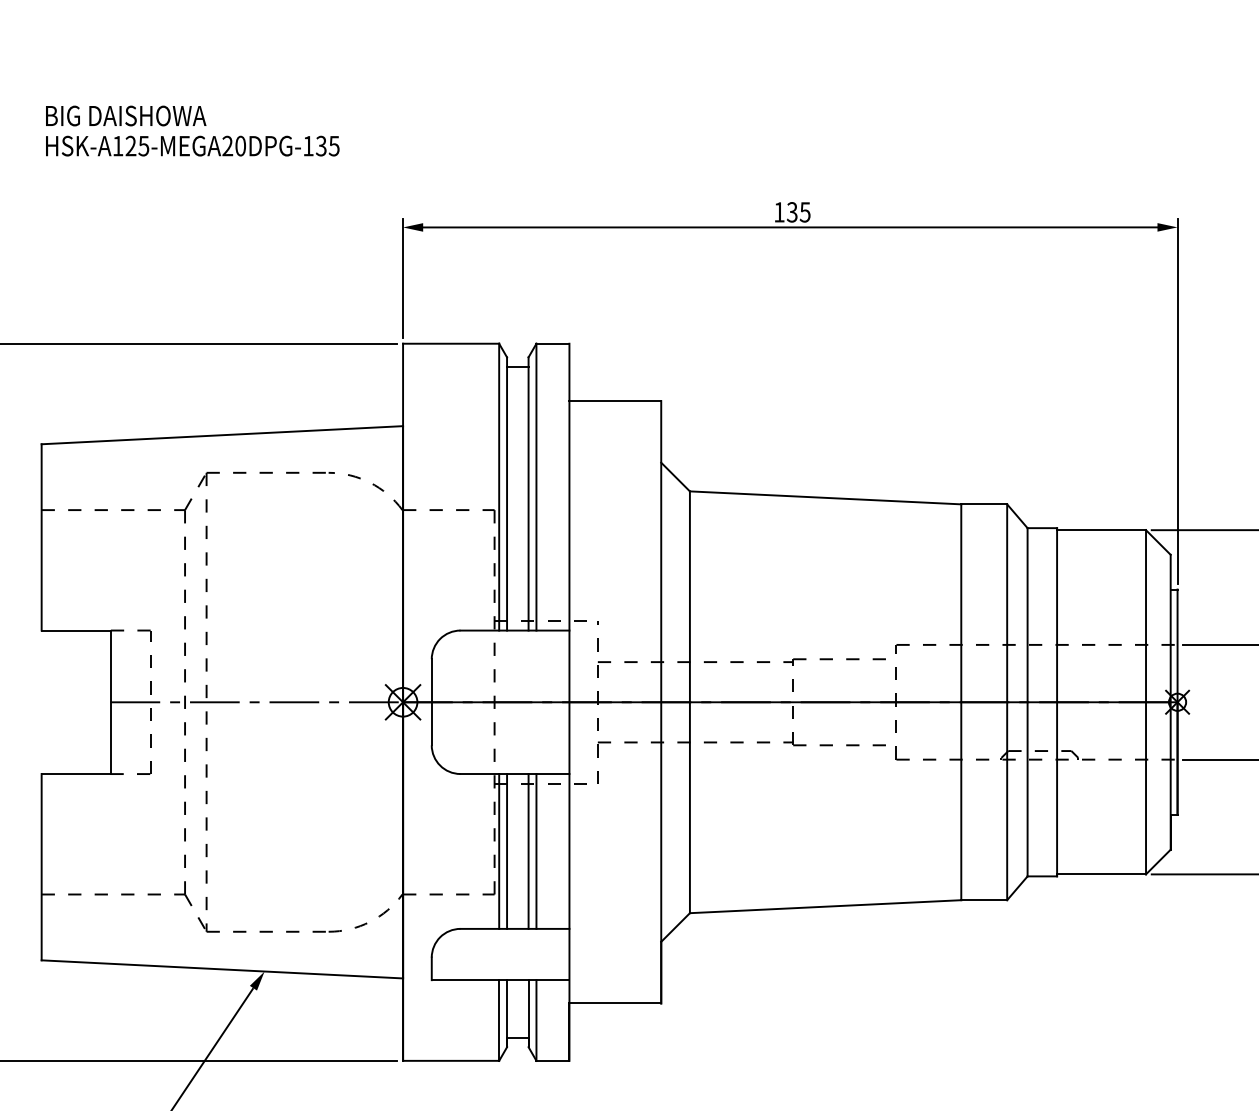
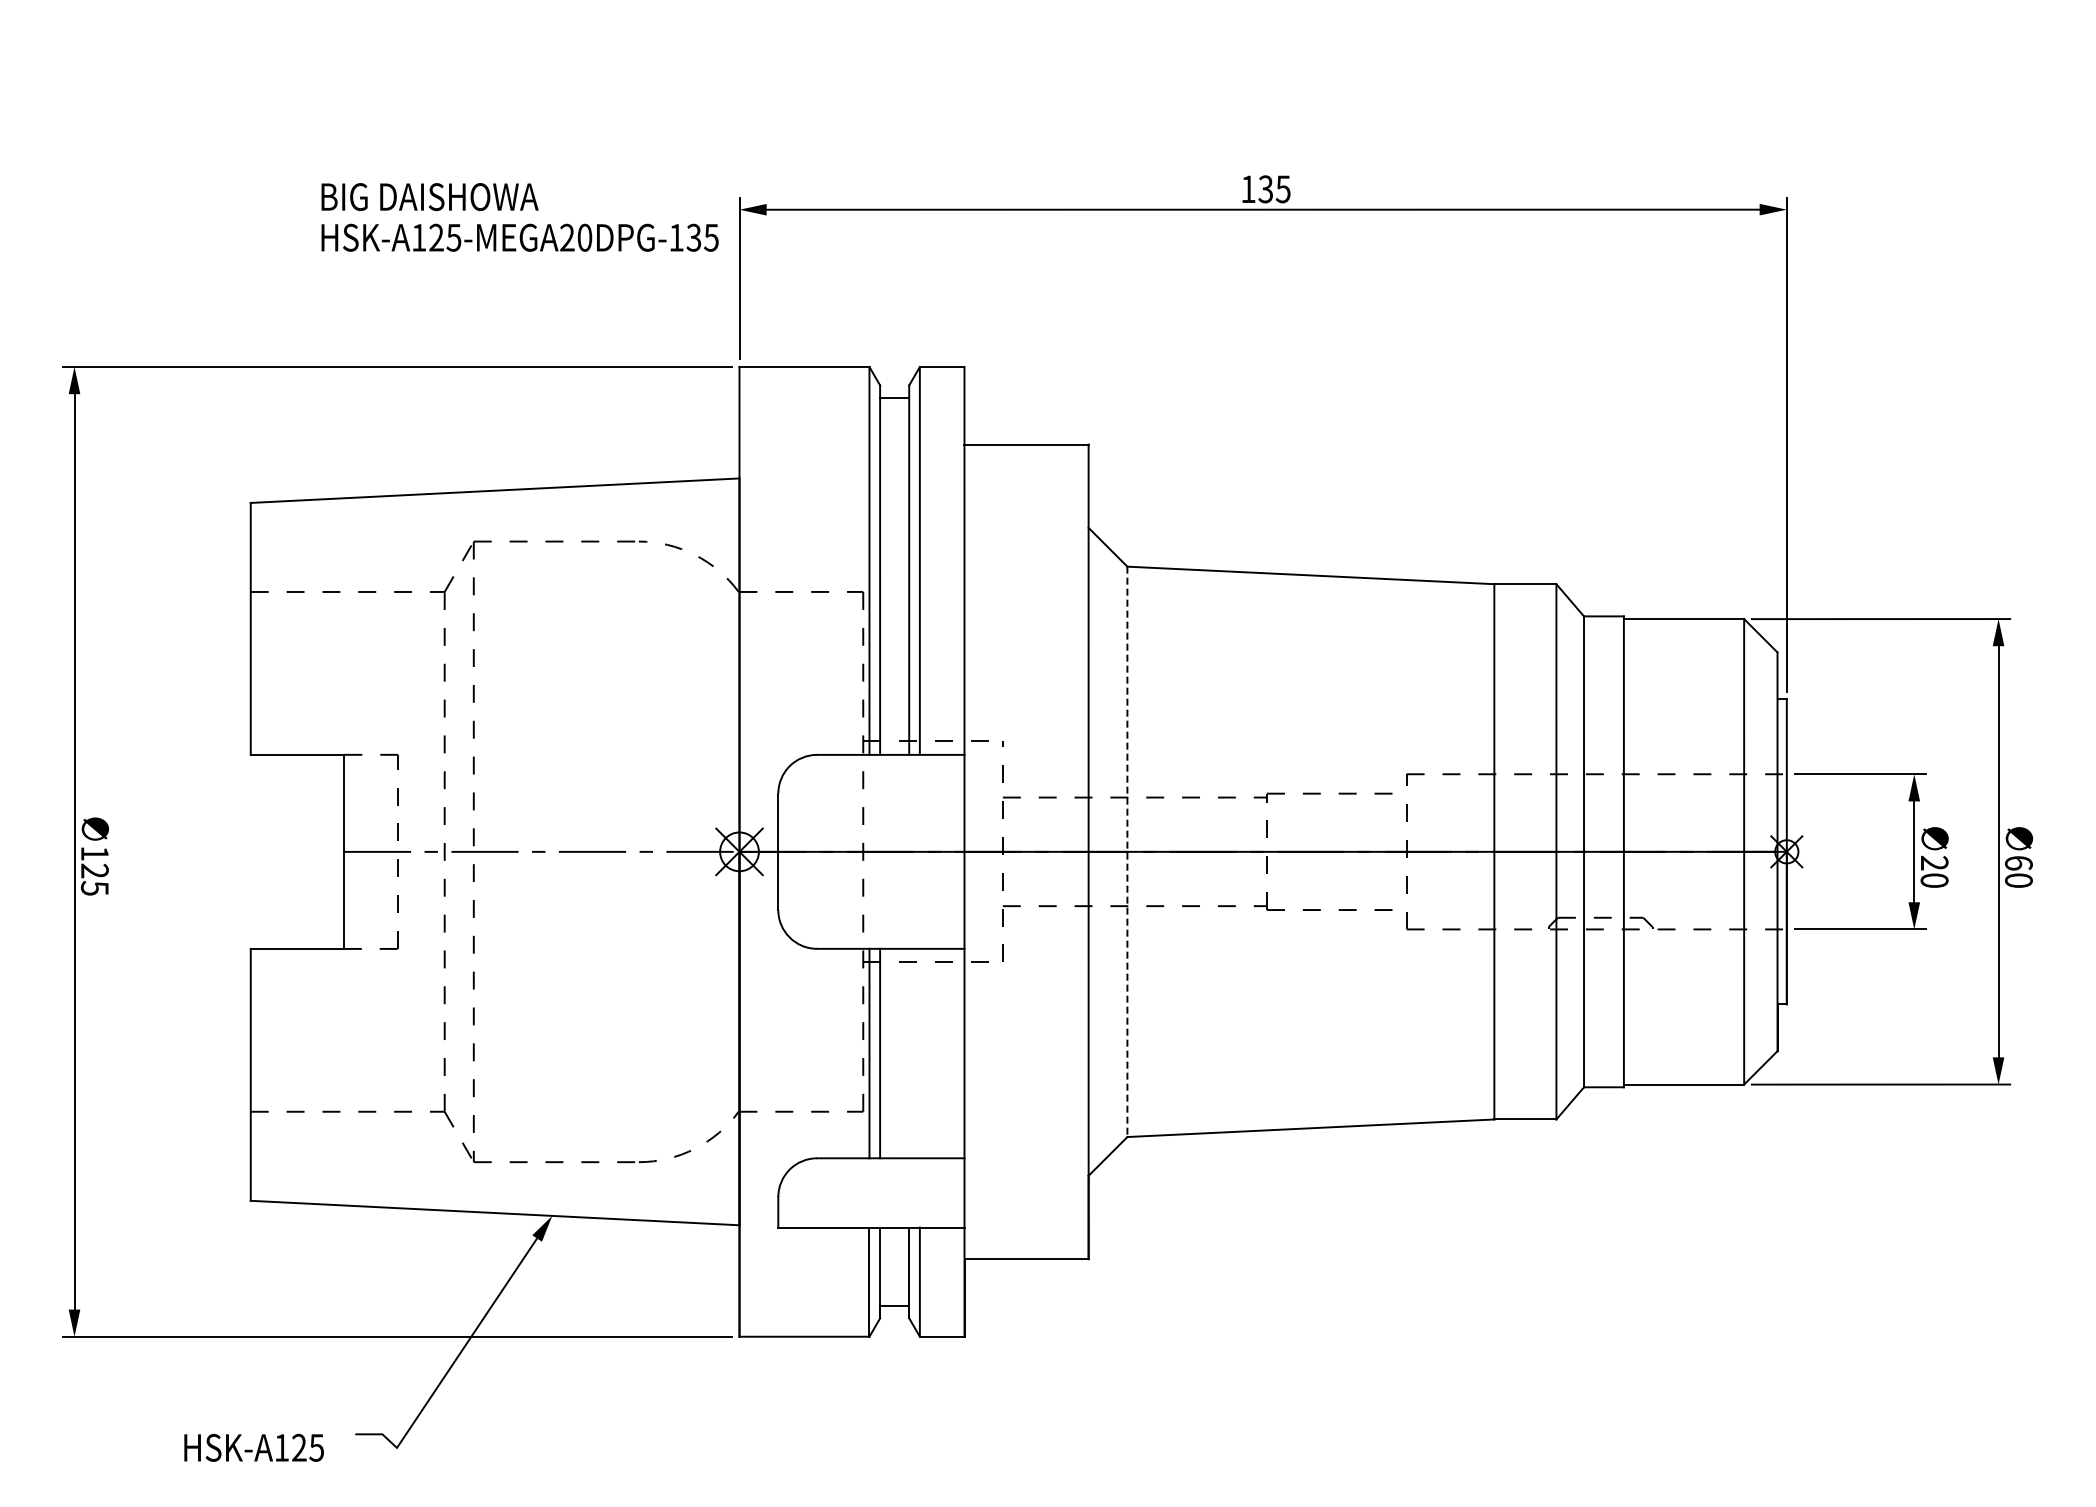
text: (192, 131) -> (519, 217), moved
line: (689, 702) -> (1127, 852), solid -> dashed
line: (528, 851) -> (909, 1053), removed
line: (536, 851) -> (919, 1053), removed

